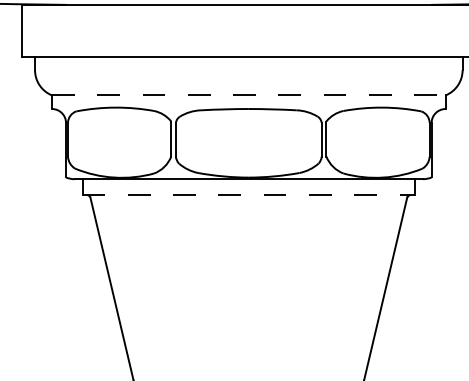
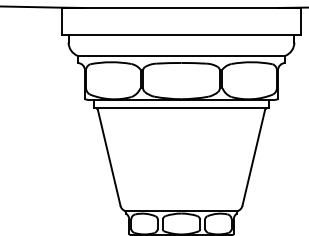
line: (248, 94) -> (181, 55), dashed -> solid
line: (248, 195) -> (181, 108), dashed -> solid

